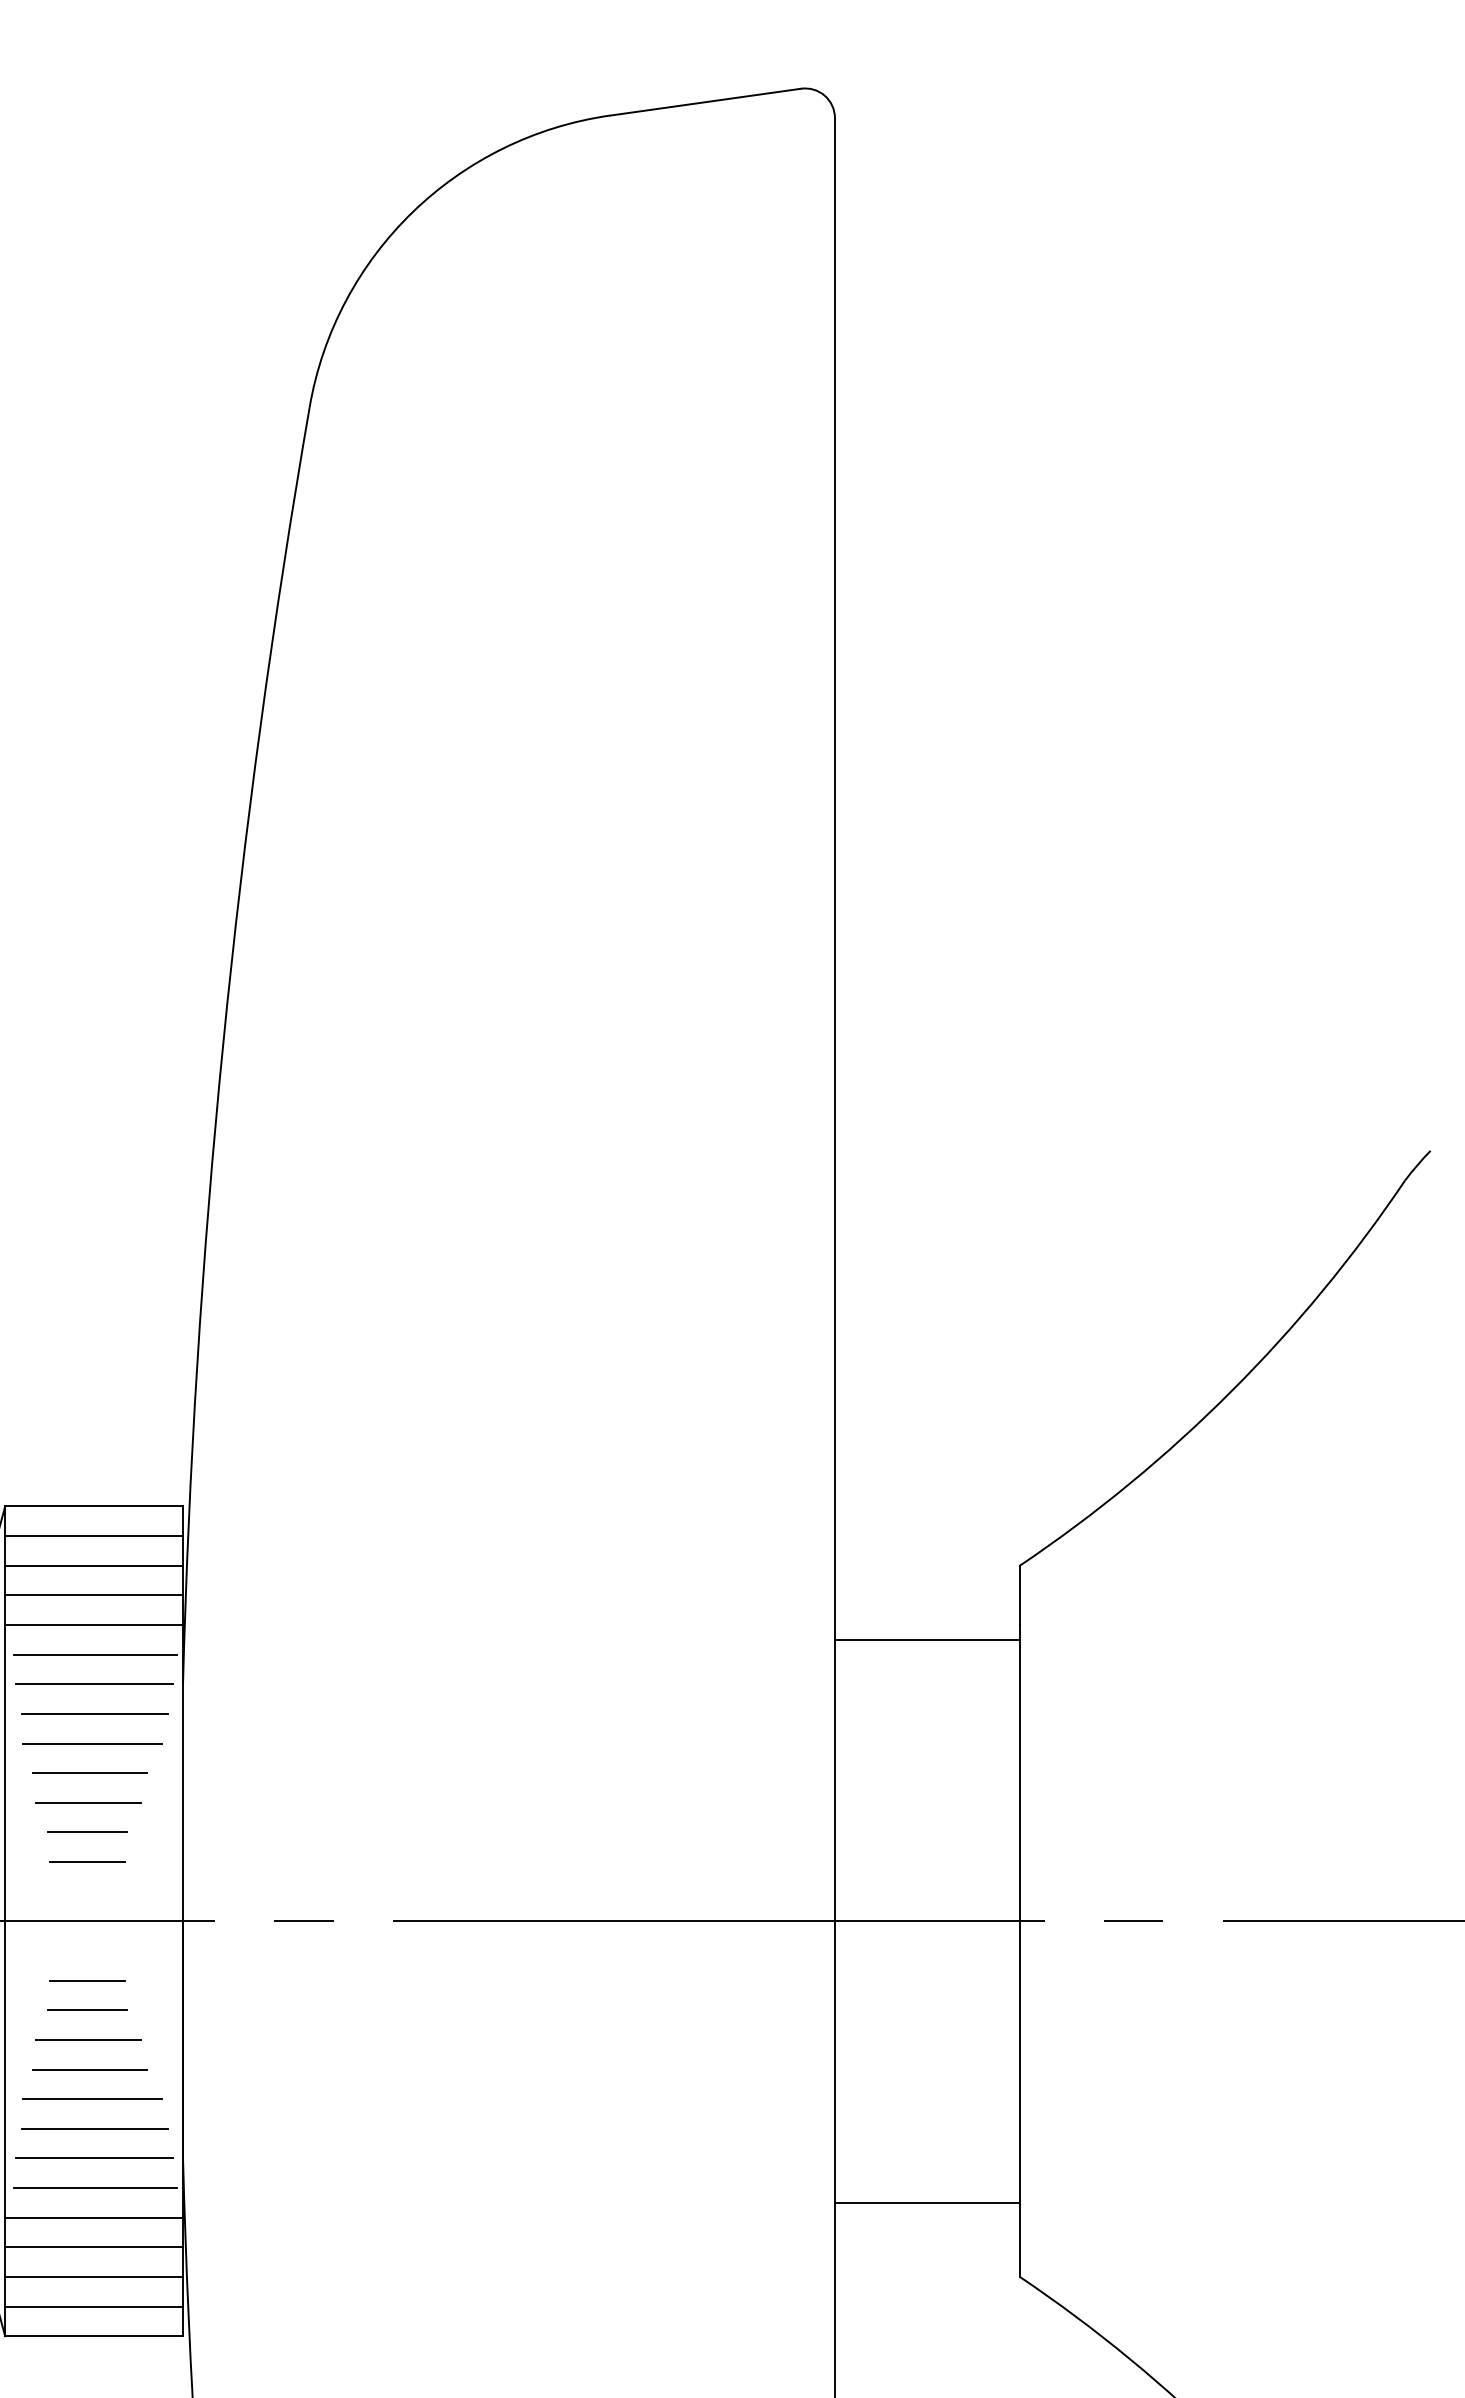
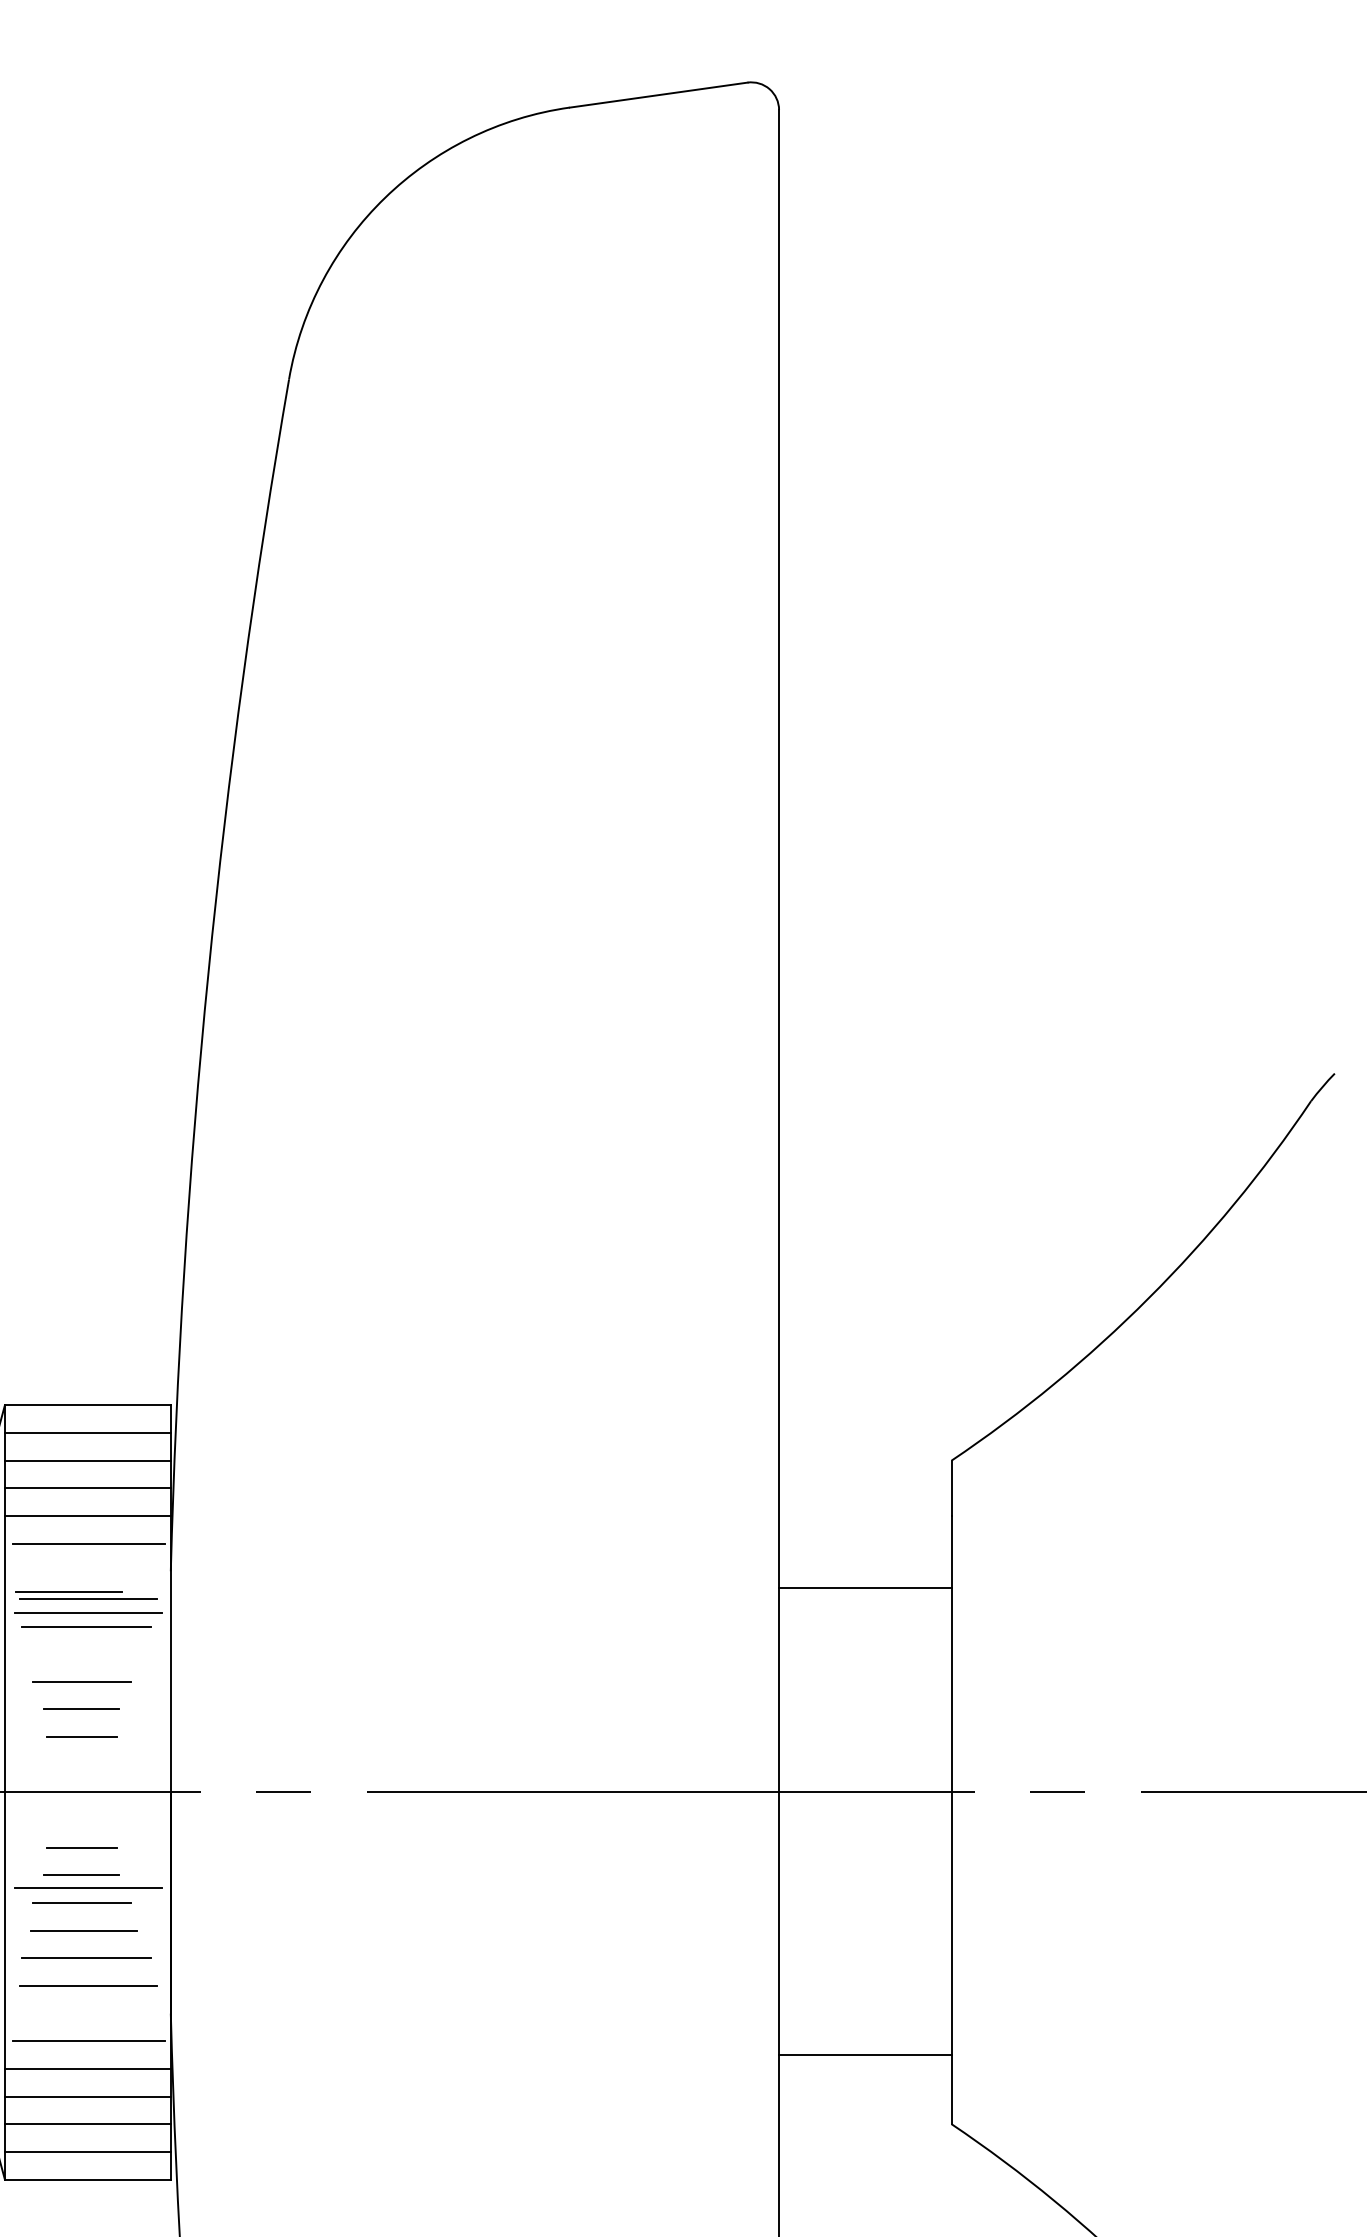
line: (926, 1639) -> (864, 1587), moved
line: (94, 1683) -> (88, 1612), moved
line: (89, 1772) -> (68, 1591), moved
line: (94, 2157) -> (88, 1886), moved

